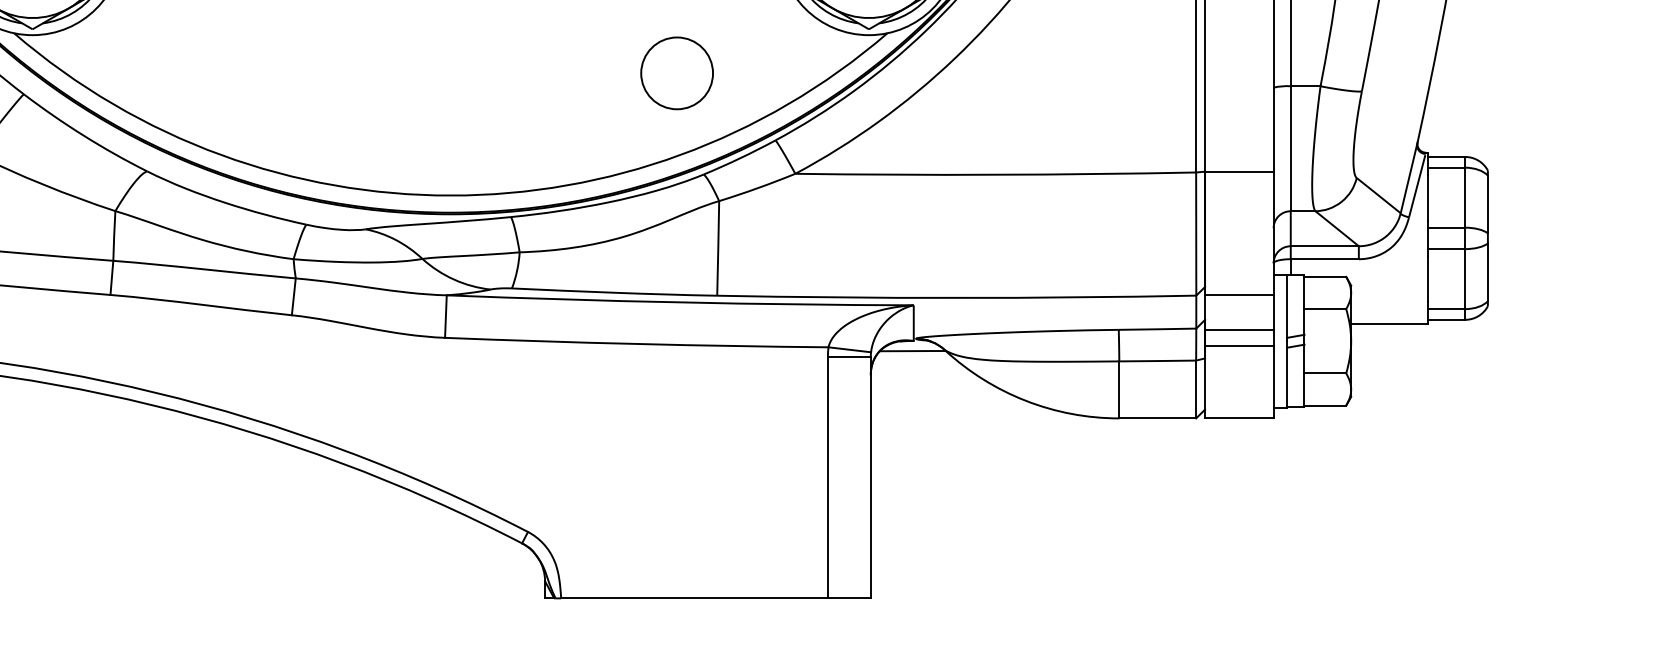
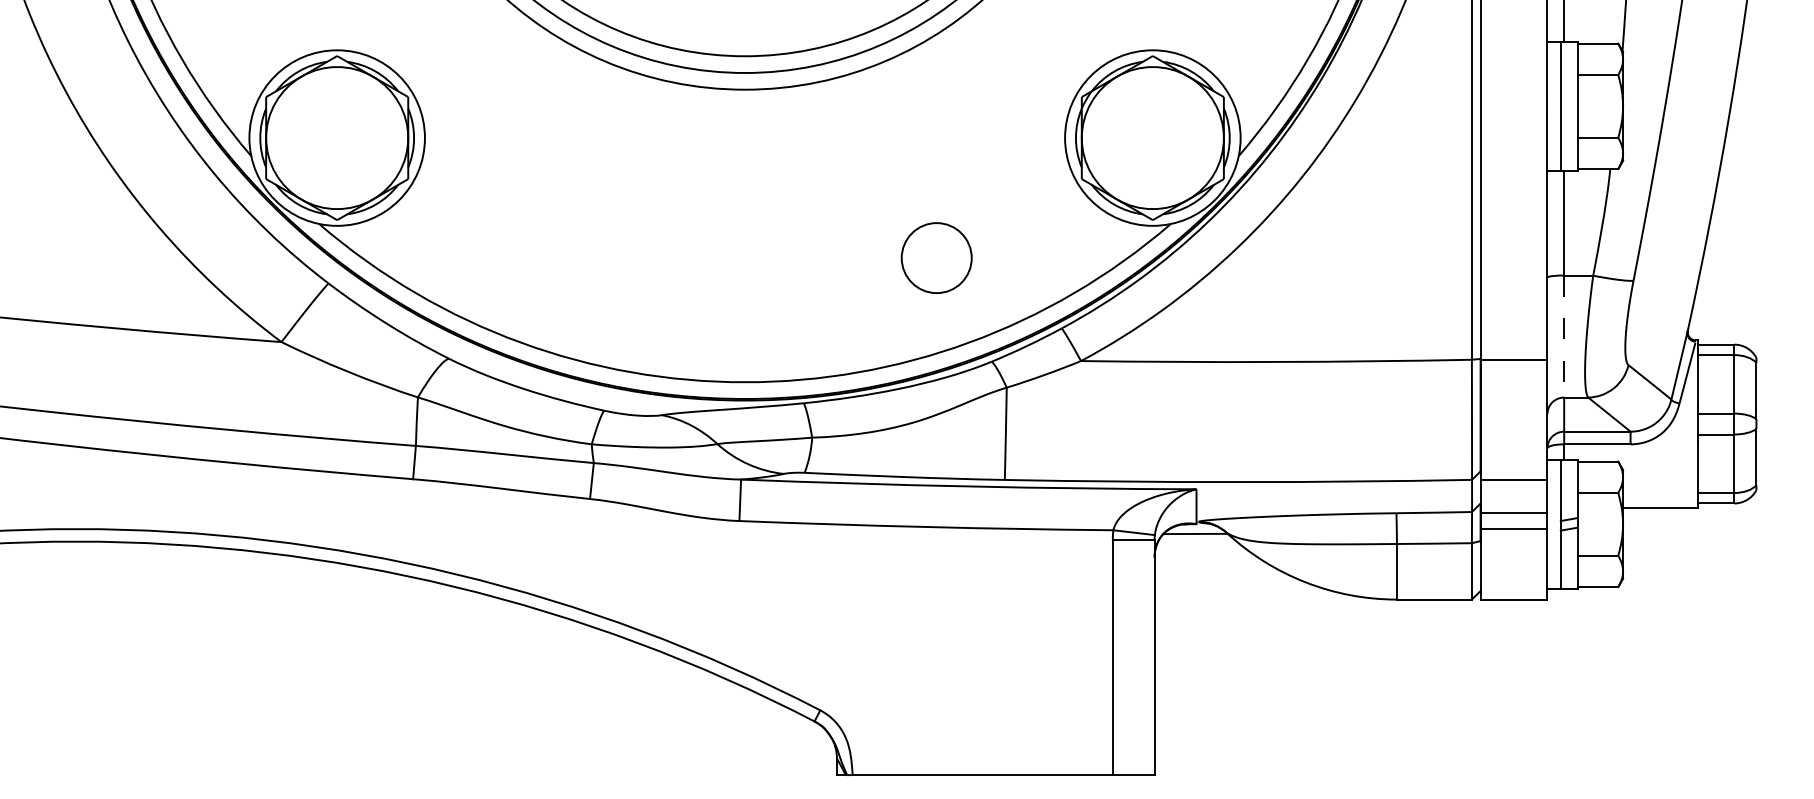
circle: (676, 72) -> (936, 257), moved
line: (1291, 148) -> (1564, 336), solid -> dashed

